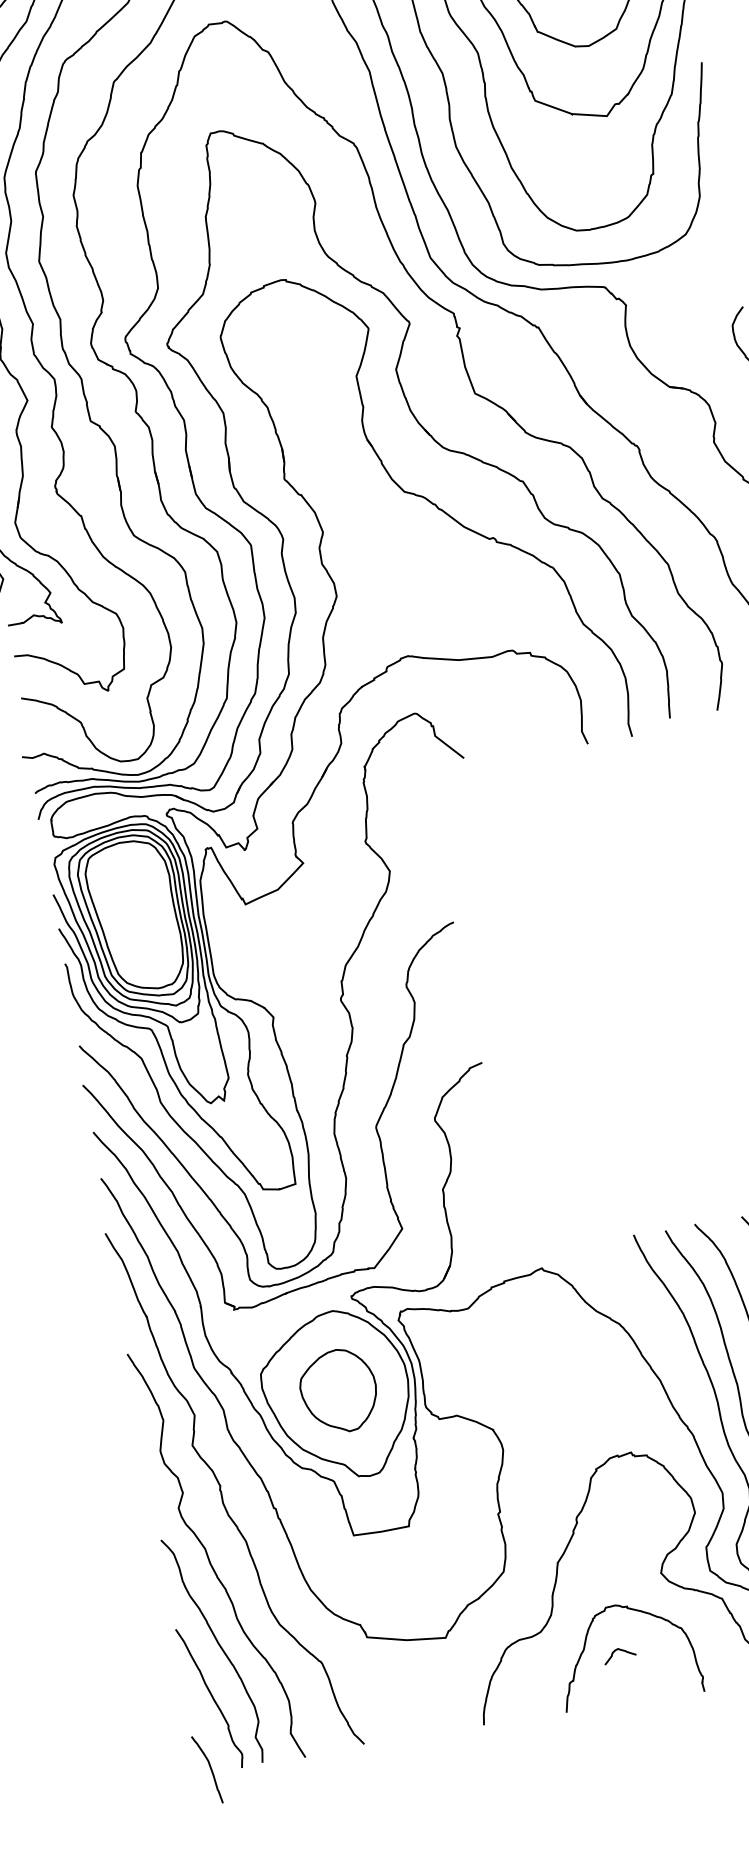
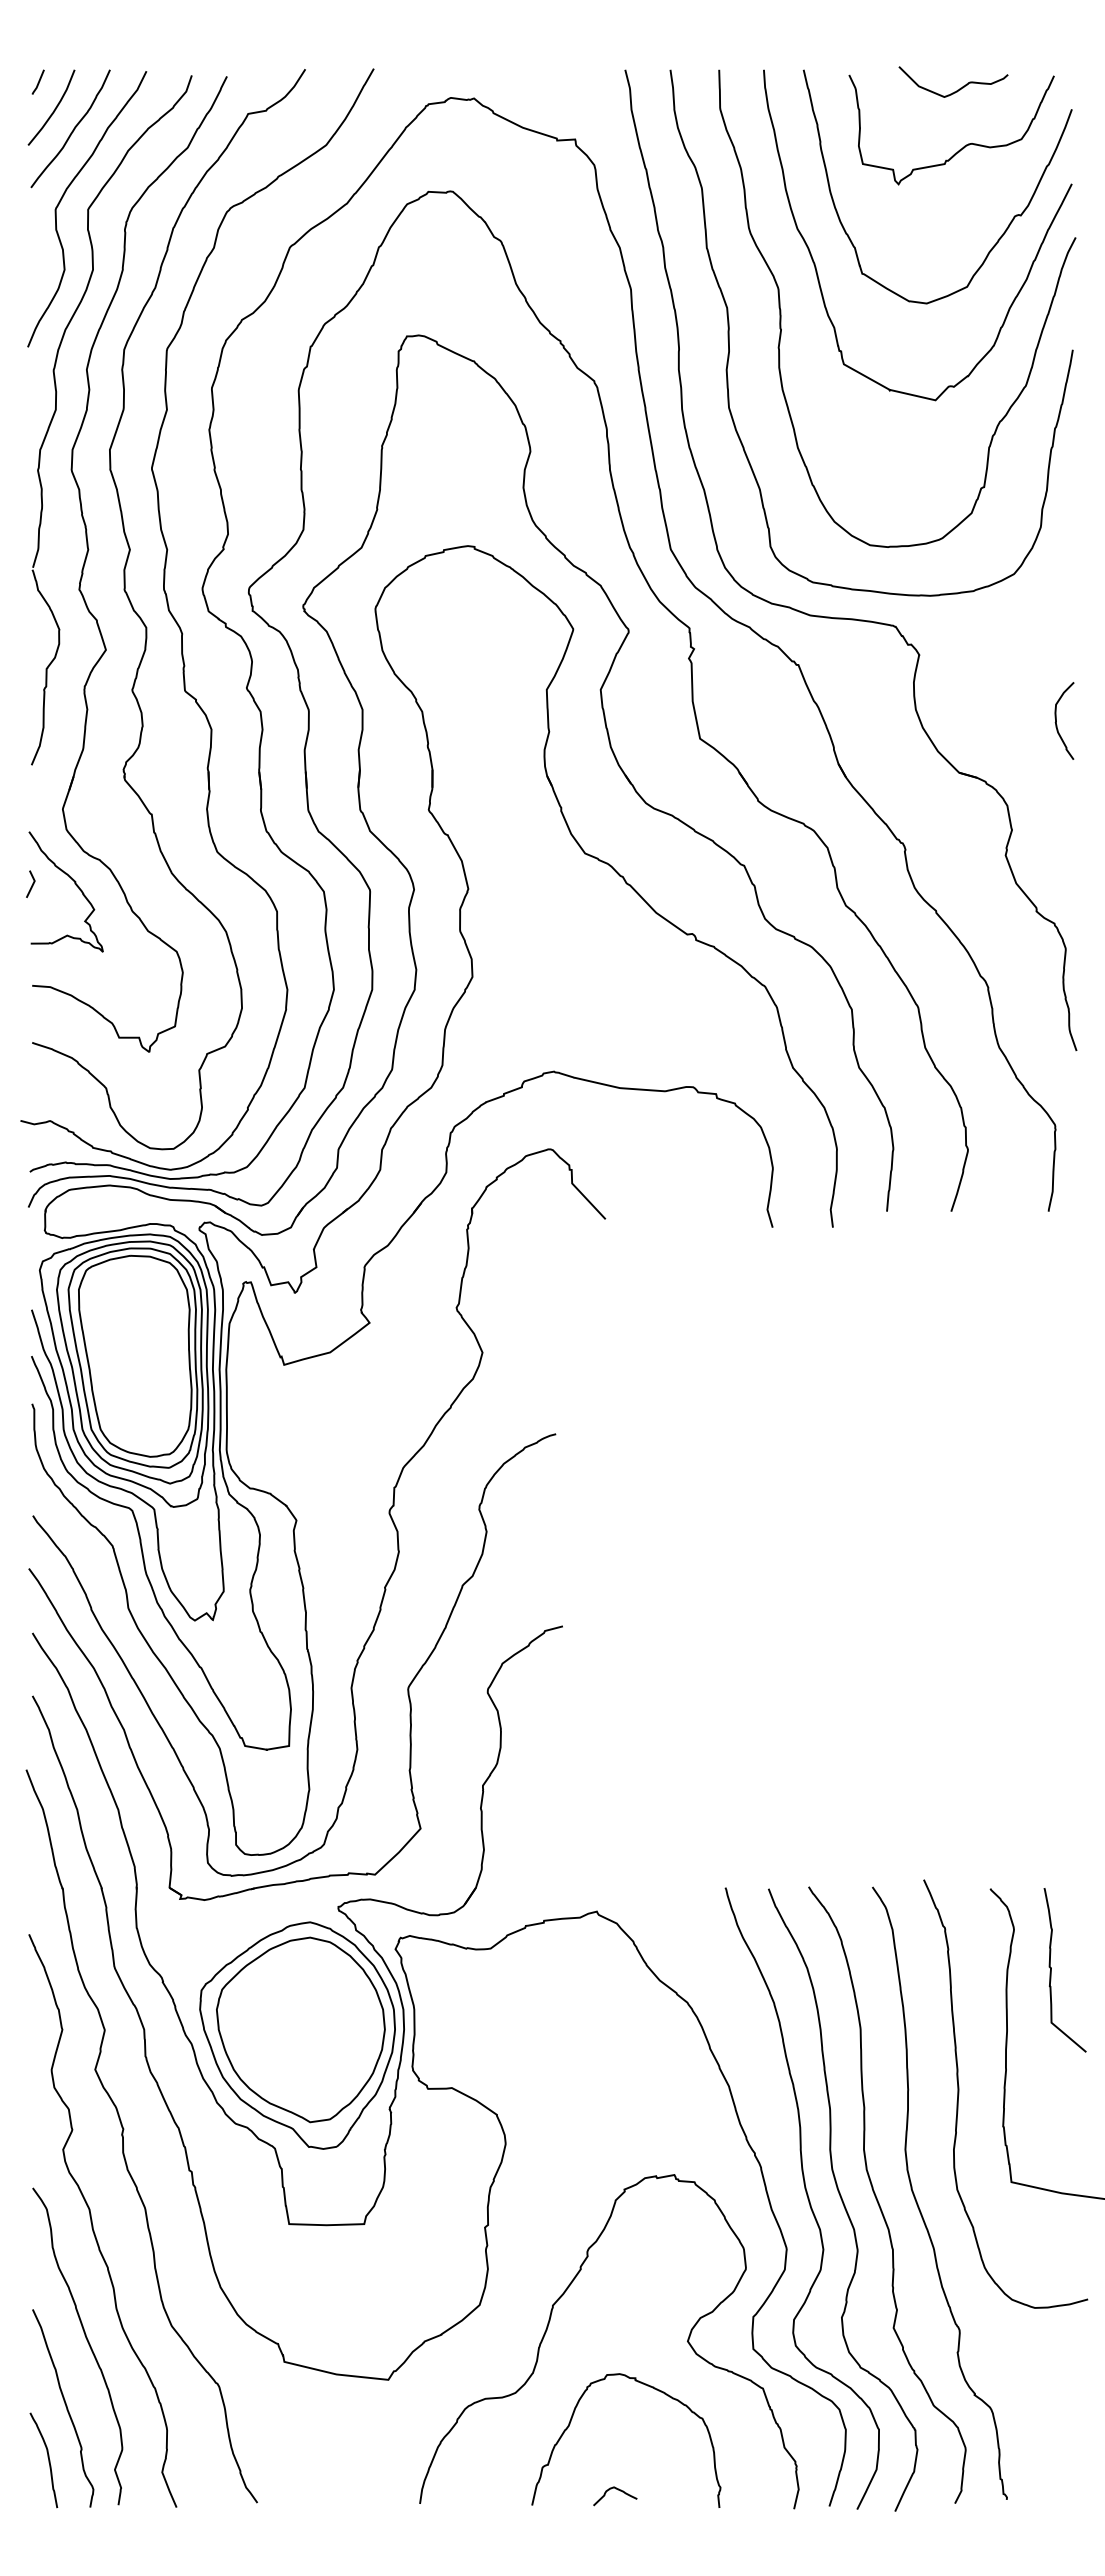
part: (338, 1391) -> (300, 2029), size x1.67
curve: (621, 1650) -> (618, 2490), moved
curve: (209, 1767) -> (47, 2457), moved

